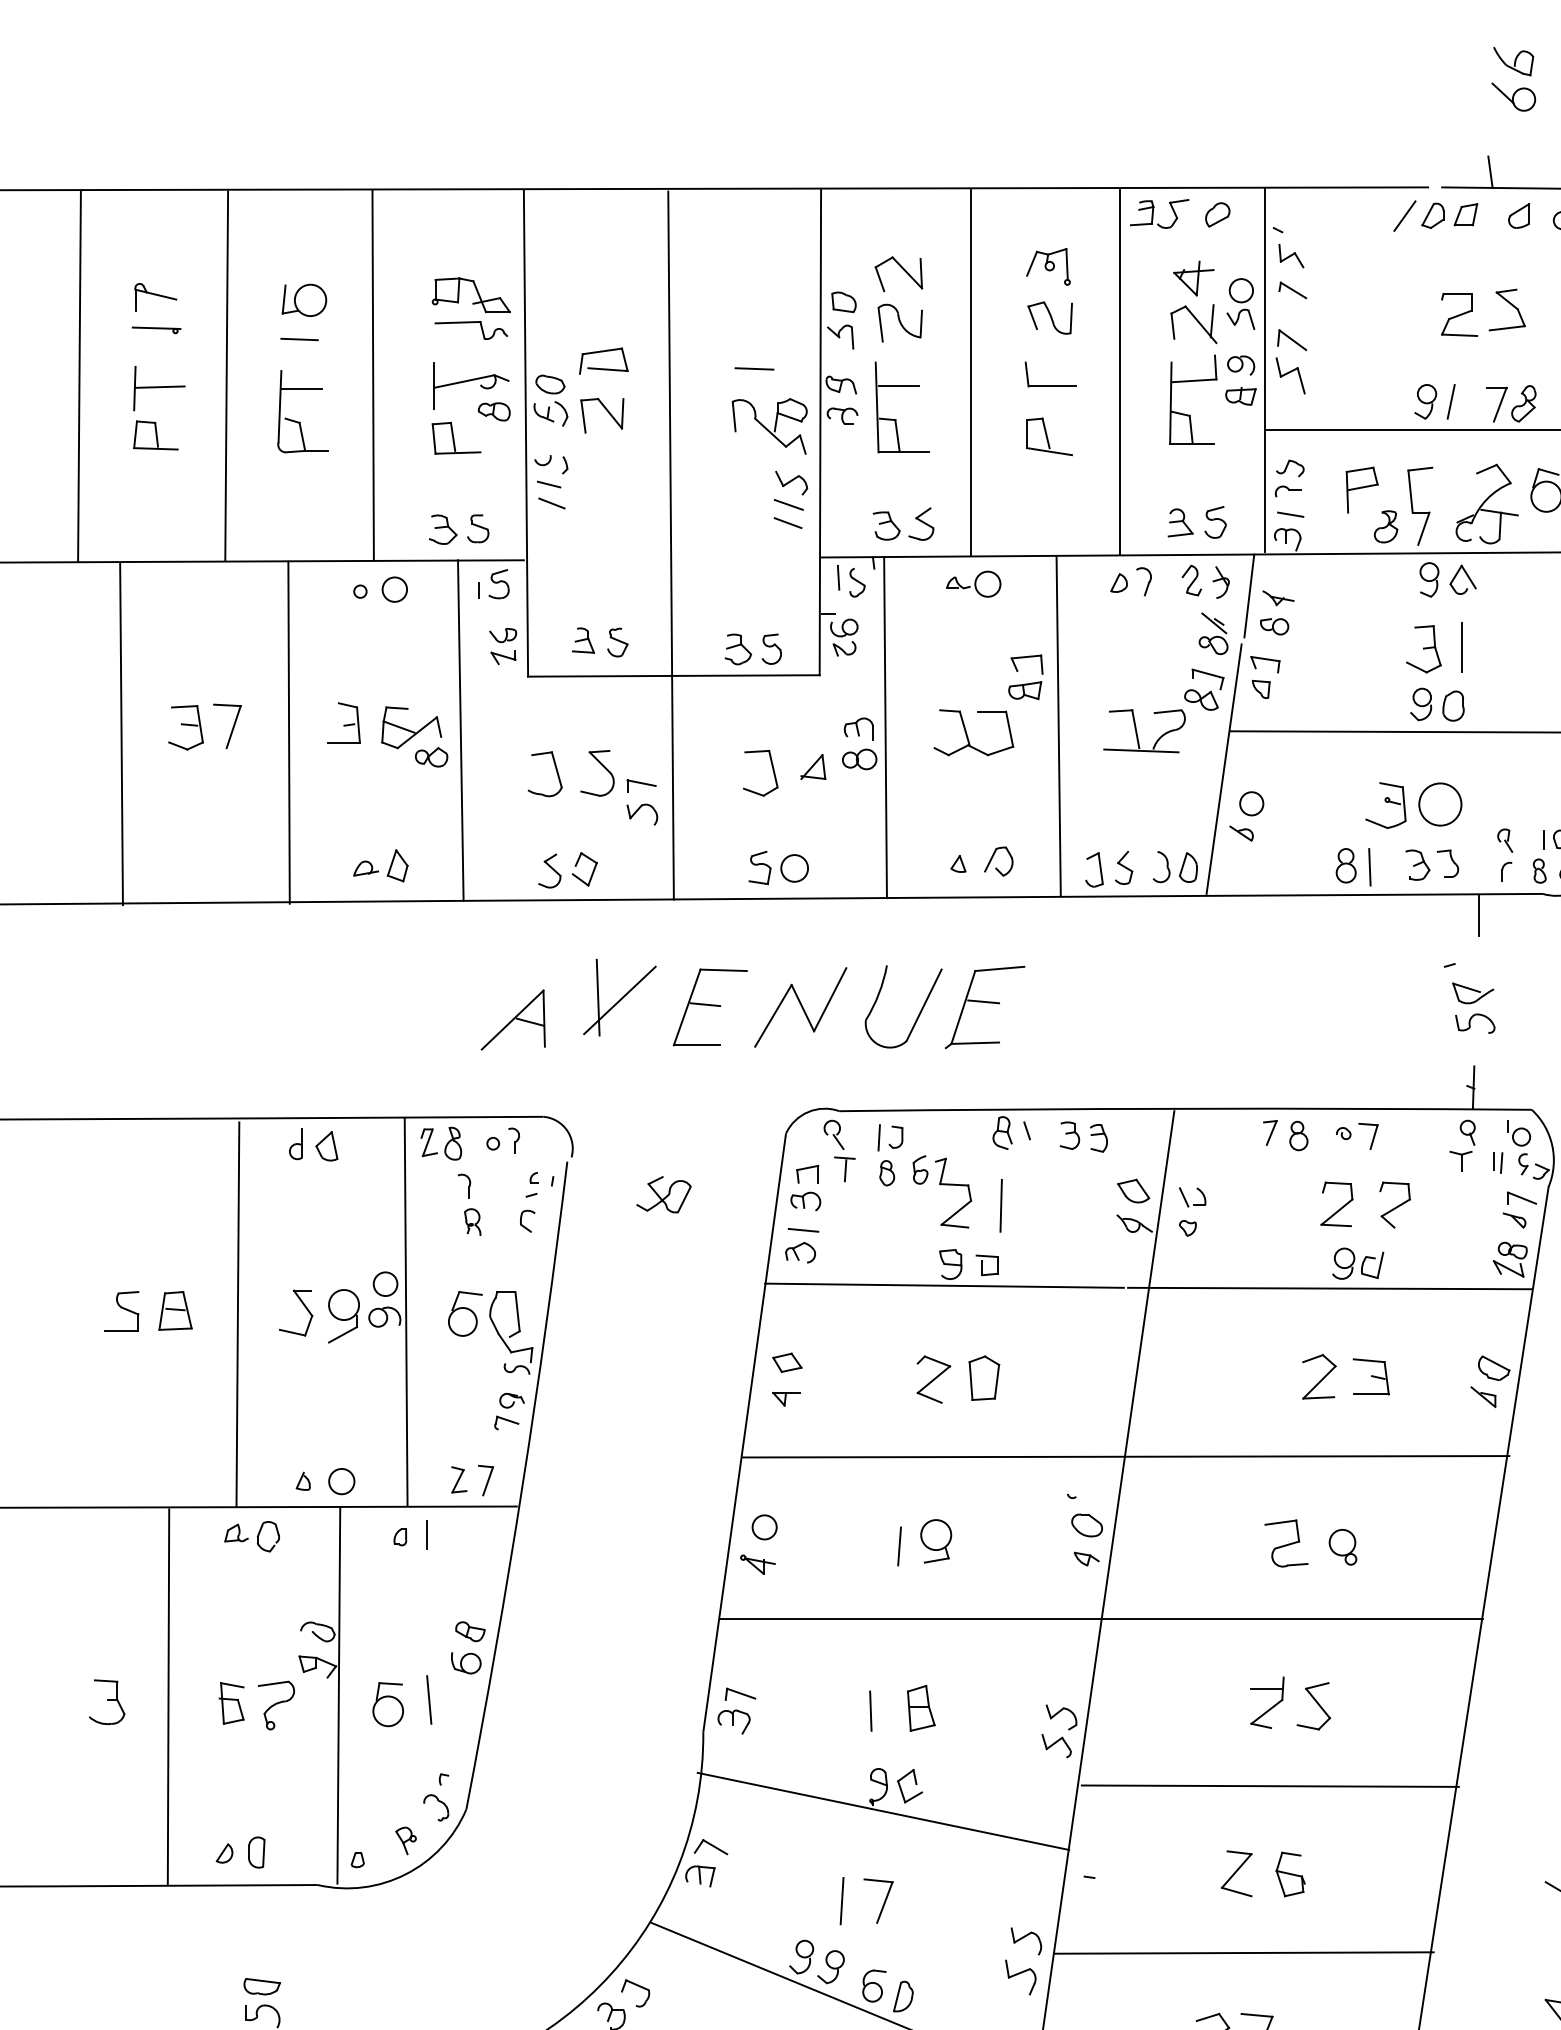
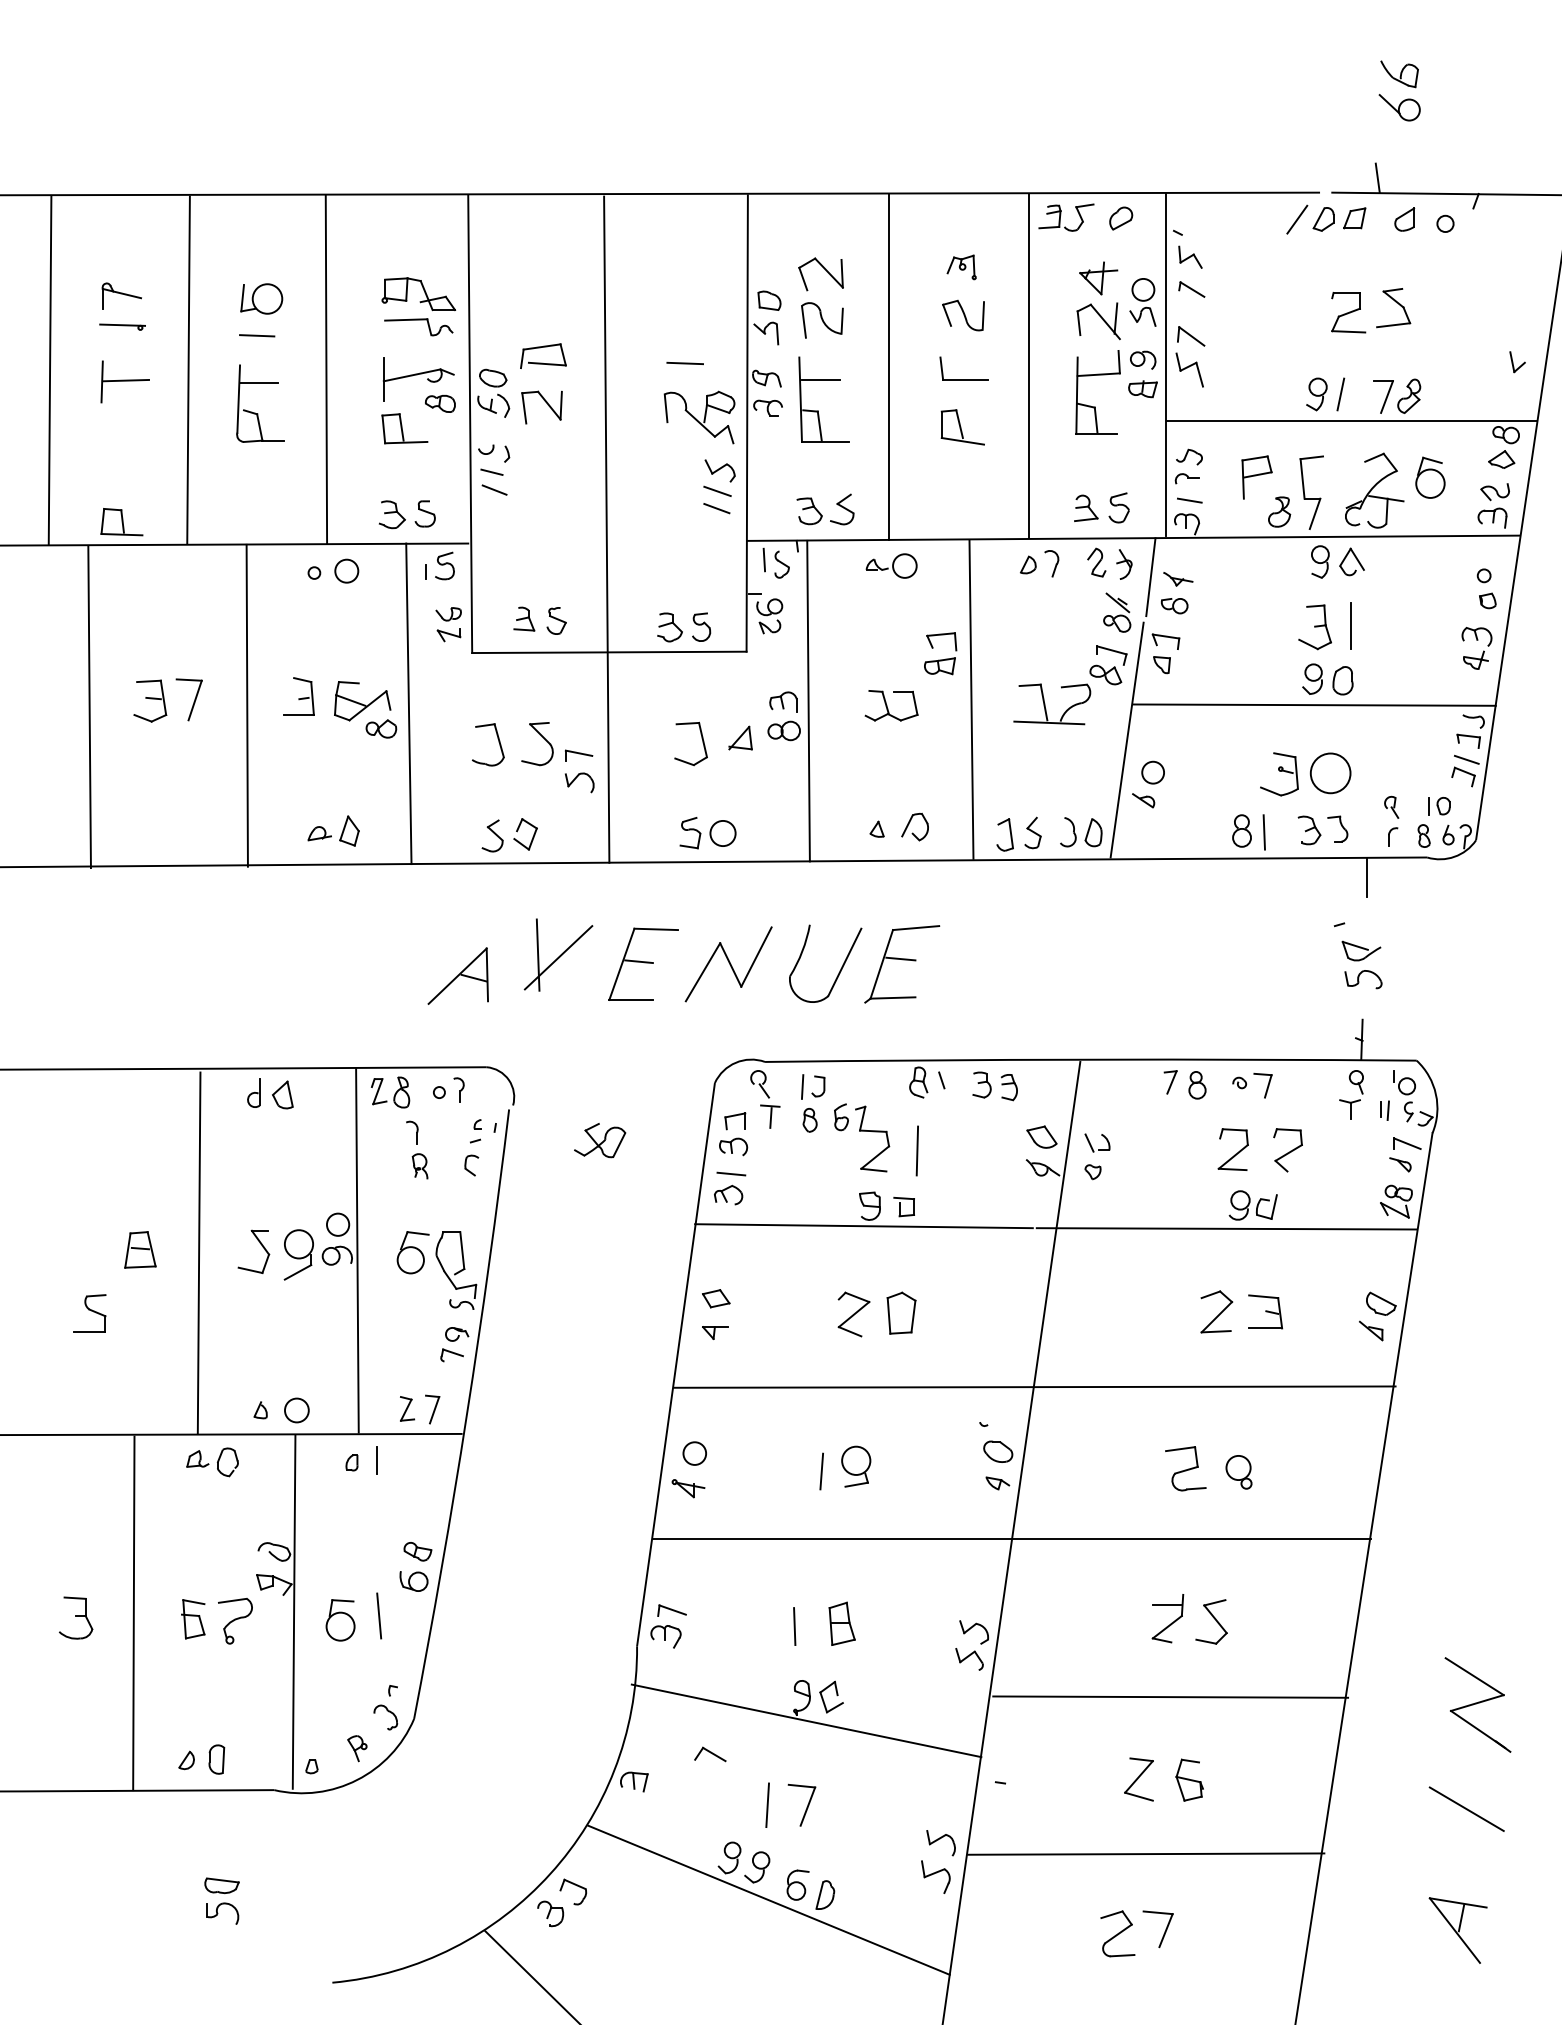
part: (1048, 266) -> (961, 267), size x0.7
part: (155, 435) -> (121, 522), moved
part: (973, 732) -> (891, 705), size x0.7
part: (121, 1311) -> (89, 1313), moved
part: (711, 1847) -> (710, 1754), moved

